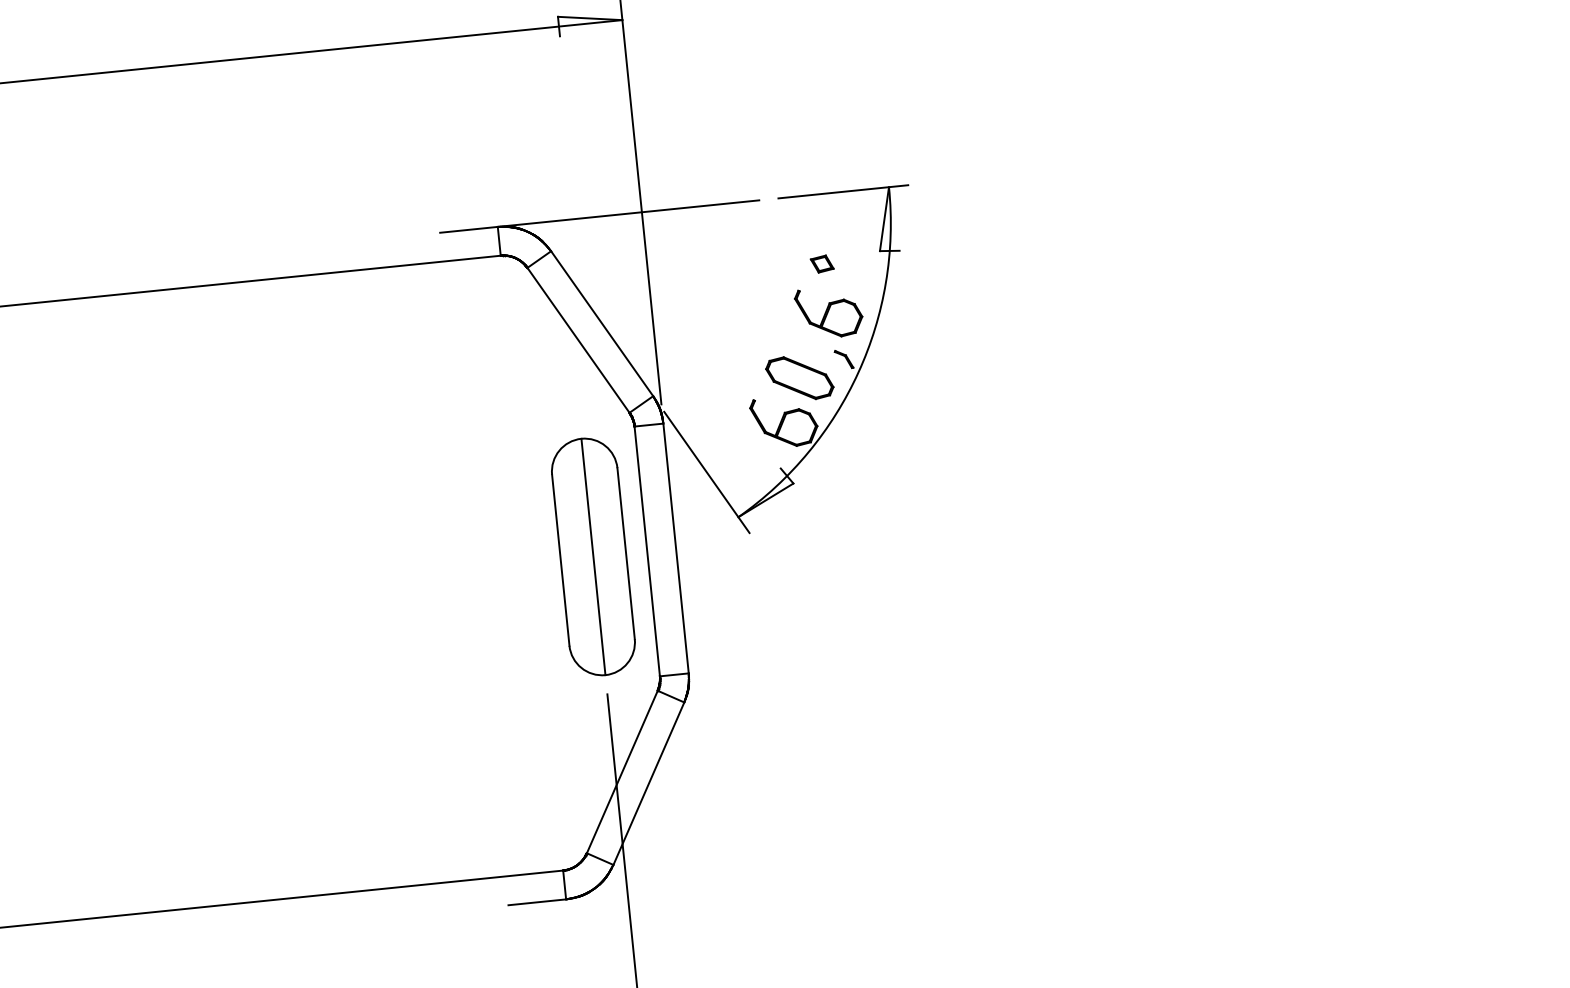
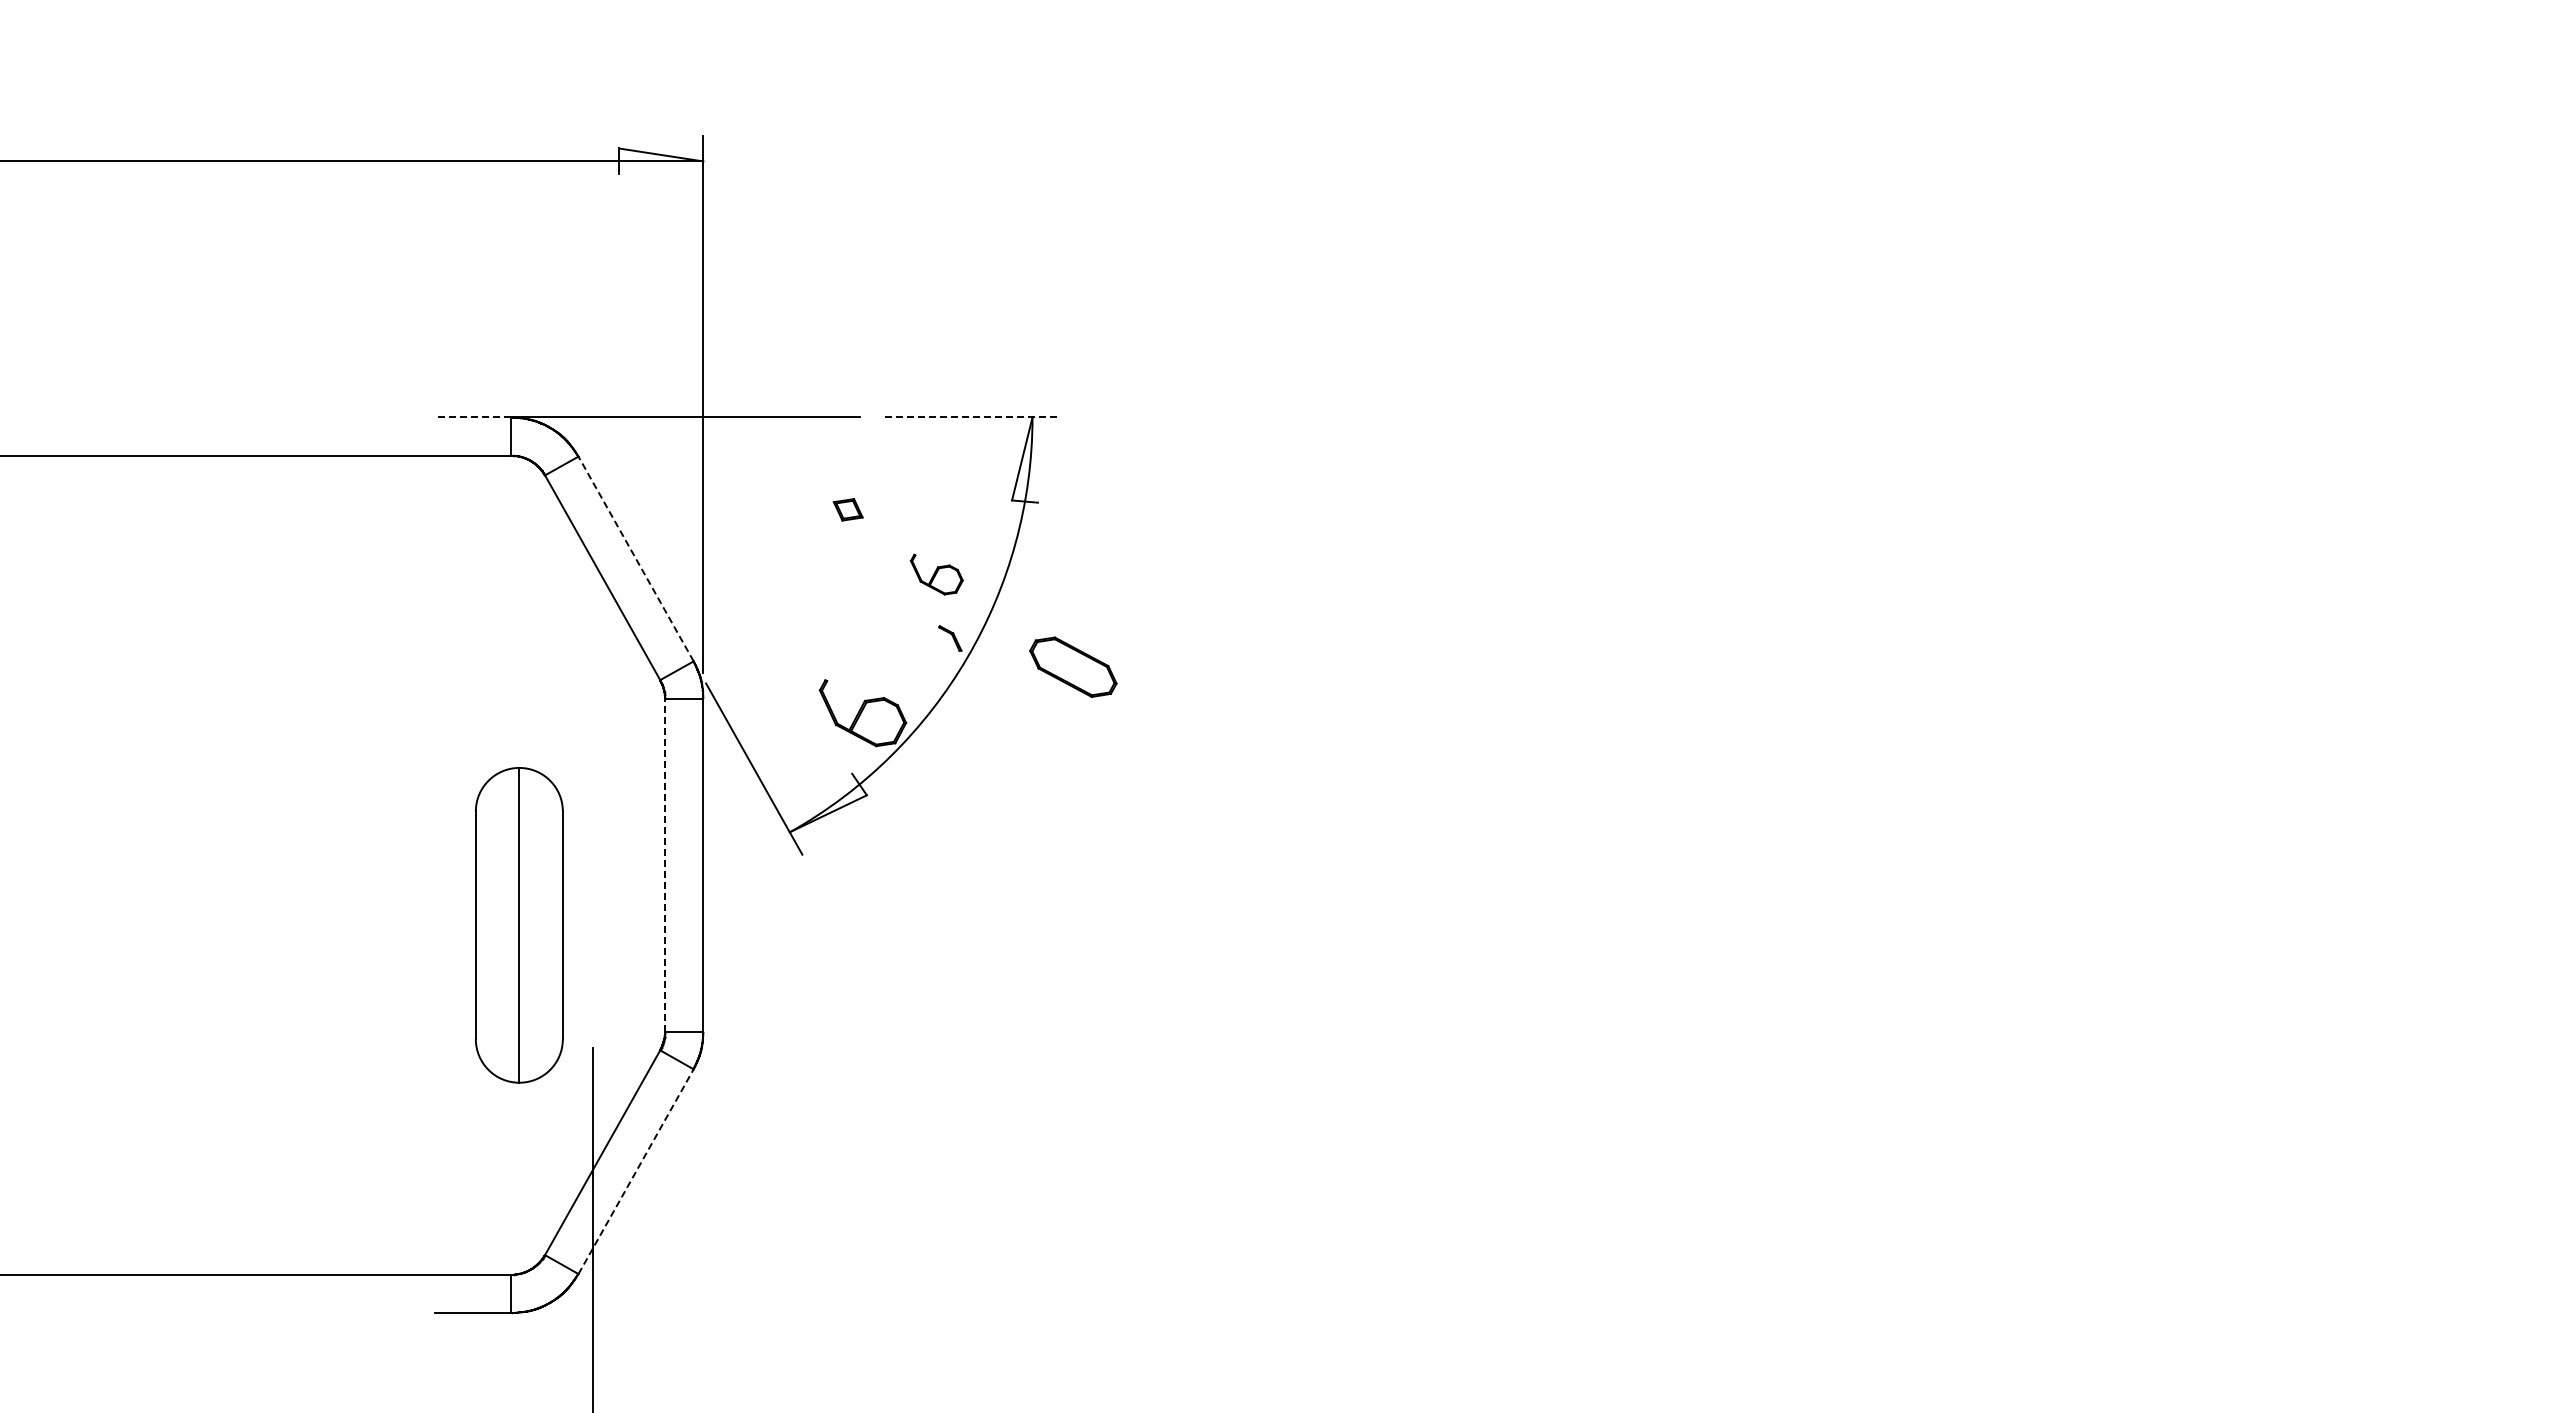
line: (843, 191) -> (972, 417), solid -> dashed
line: (468, 229) -> (472, 417), solid -> dashed
part: (821, 263) -> (847, 509), moved
part: (828, 312) -> (936, 574), size x0.6
line: (601, 323) -> (635, 558), solid -> dashed
part: (799, 377) -> (1073, 666), moved
line: (647, 550) -> (665, 864), solid -> dashed
part: (593, 557) -> (519, 925), moved
line: (649, 783) -> (636, 1171), solid -> dashed

